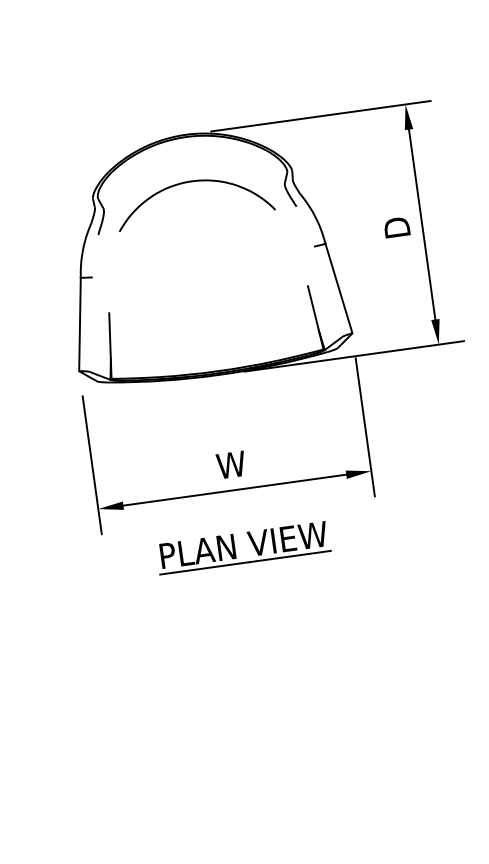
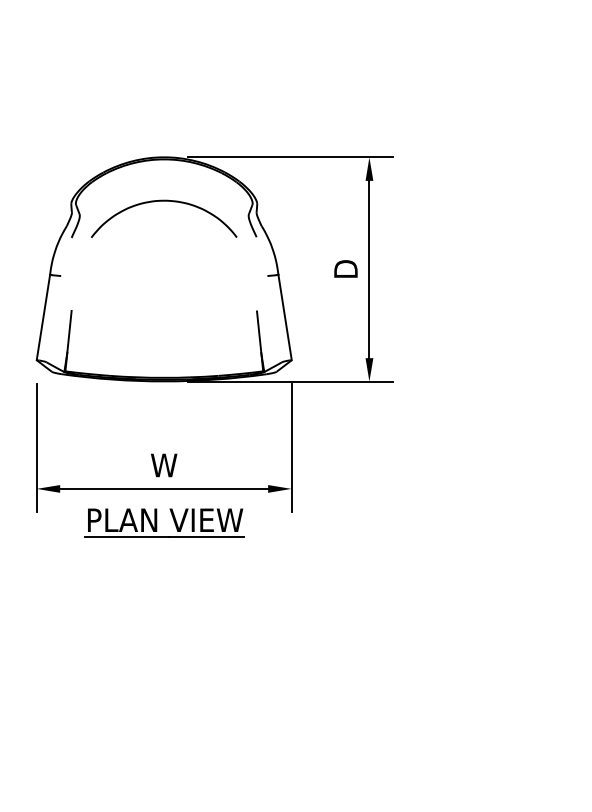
part: (235, 548) -> (157, 522), moved

